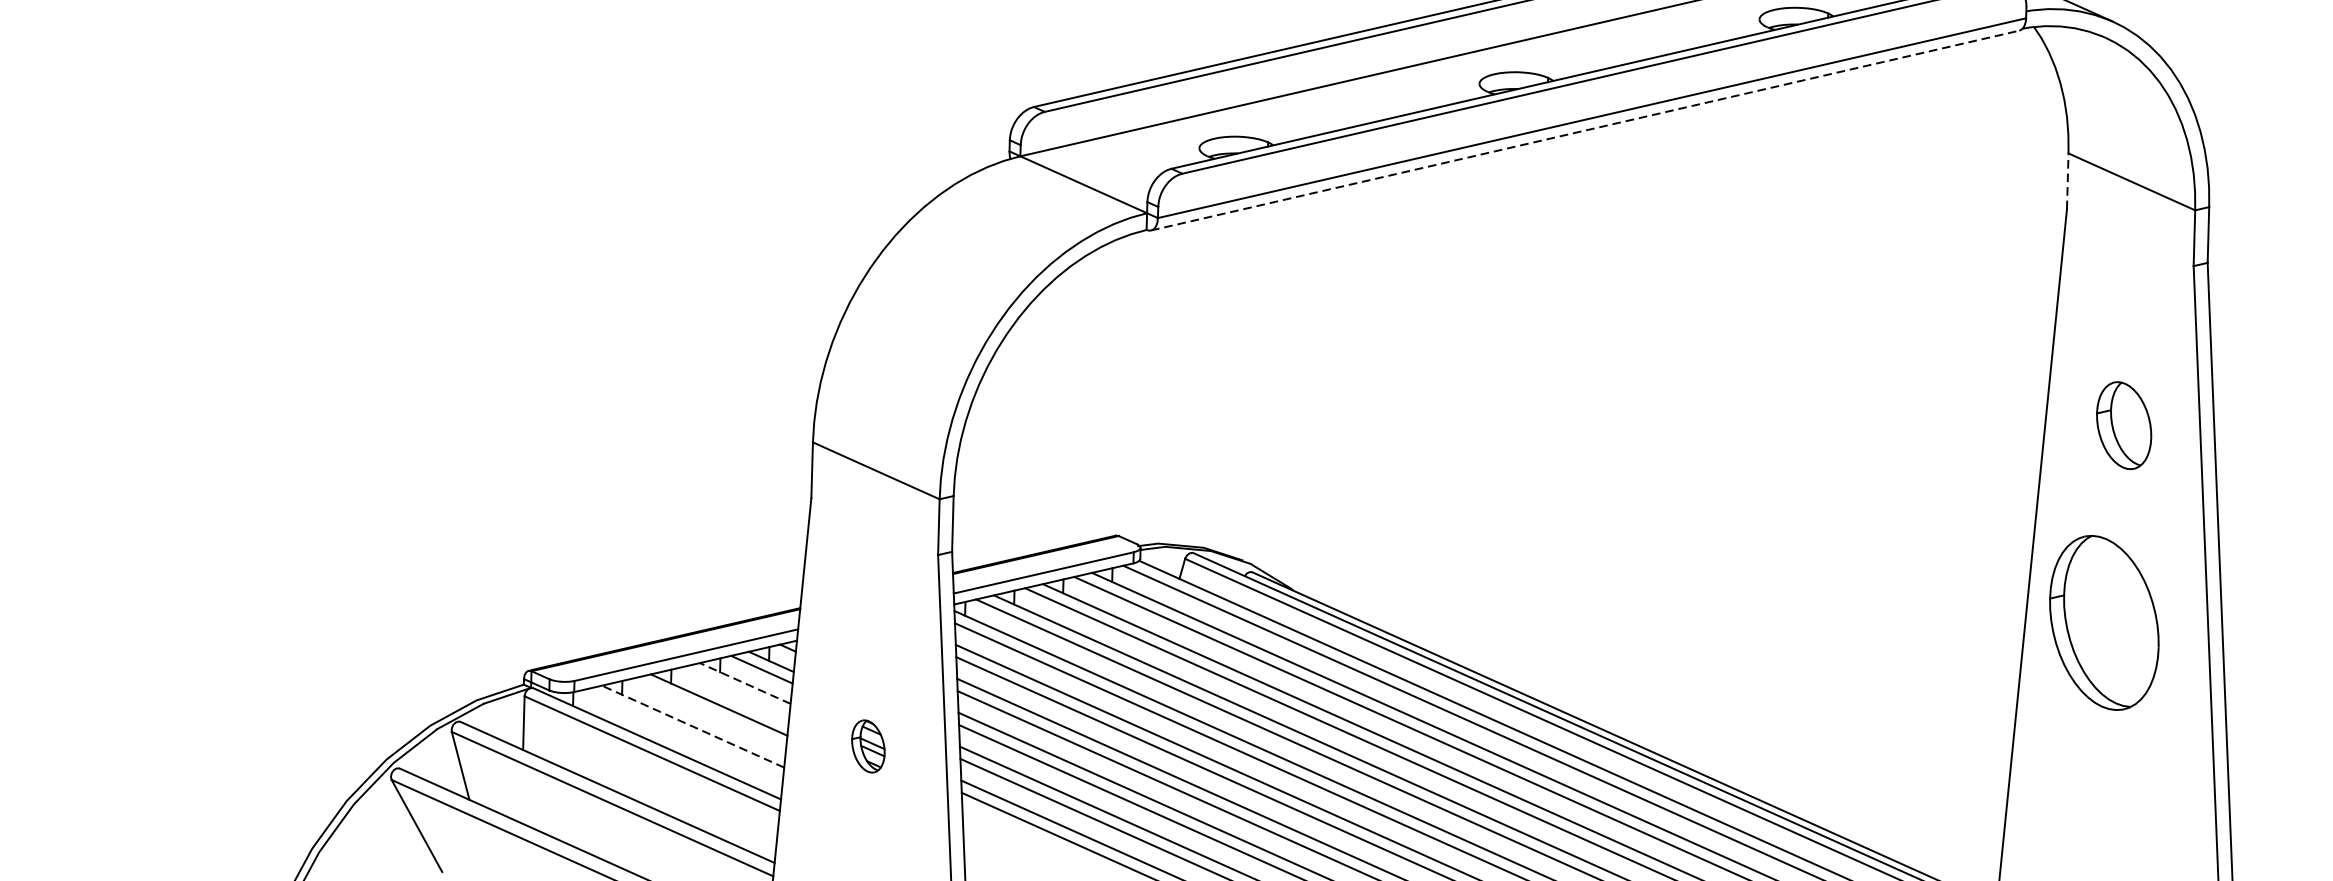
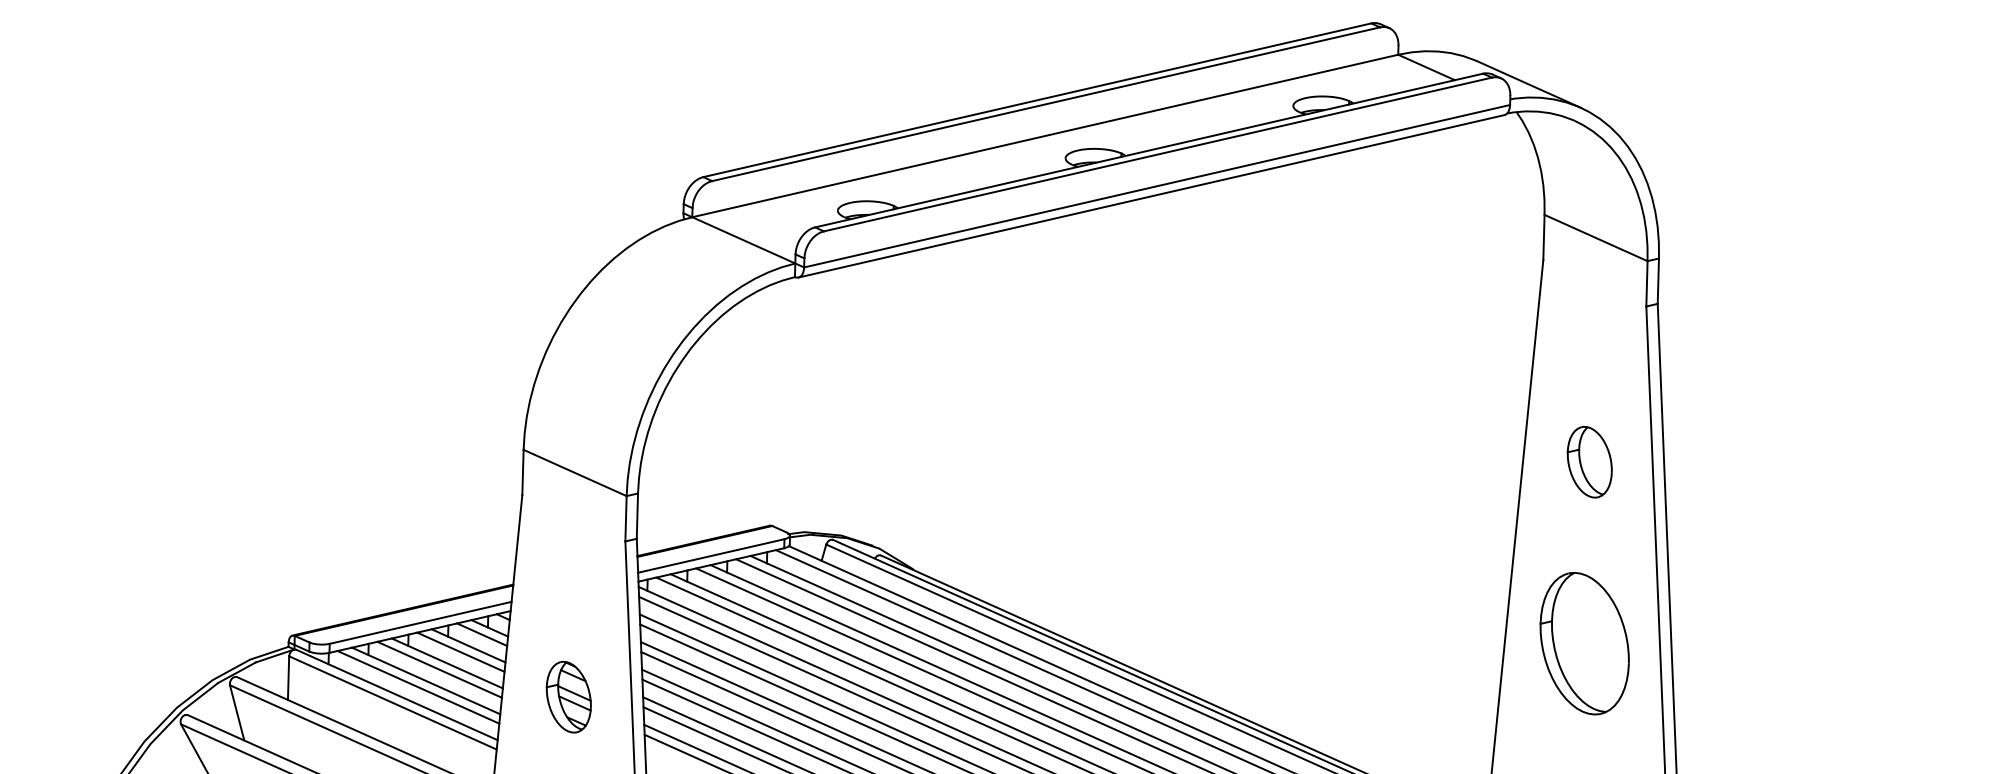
line: (1586, 130) -> (1152, 196), dashed -> solid
line: (2067, 181) -> (1543, 237), dashed -> solid
part: (2123, 425) -> (1589, 462), moved
part: (2104, 622) -> (1584, 643), moved
line: (745, 683) -> (468, 645), dashed -> solid
line: (735, 690) -> (460, 651), added
line: (709, 712) -> (439, 669), added
line: (692, 726) -> (425, 680), dashed -> solid
line: (683, 734) -> (418, 687), added
part: (868, 745) -> (568, 696), size x1.67

